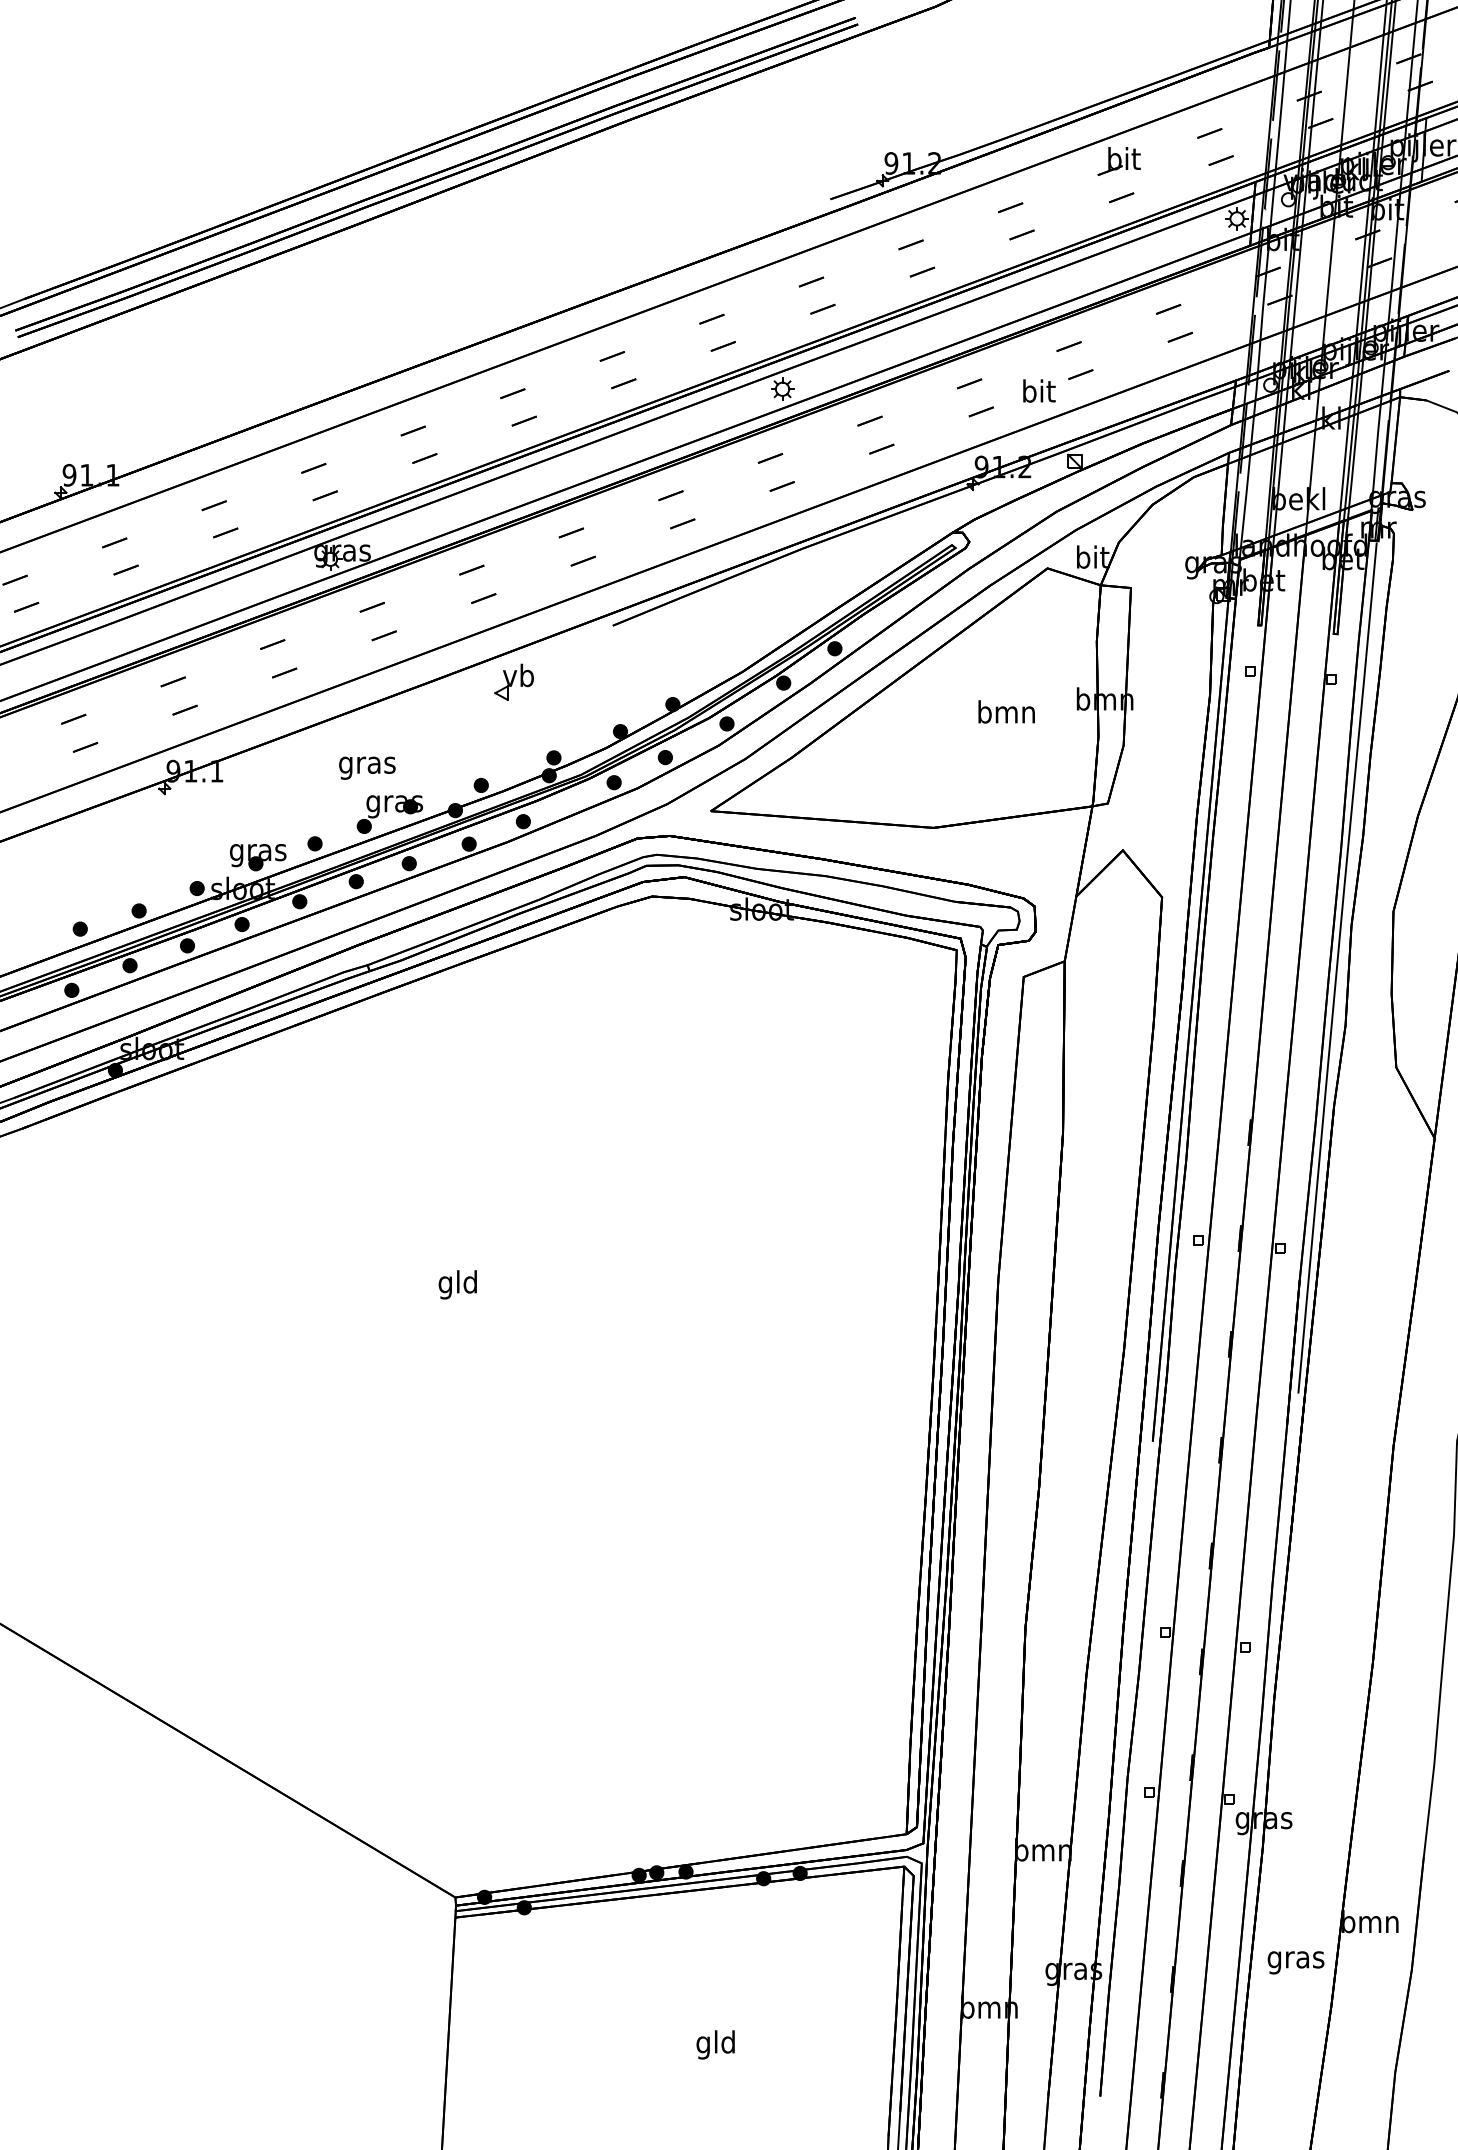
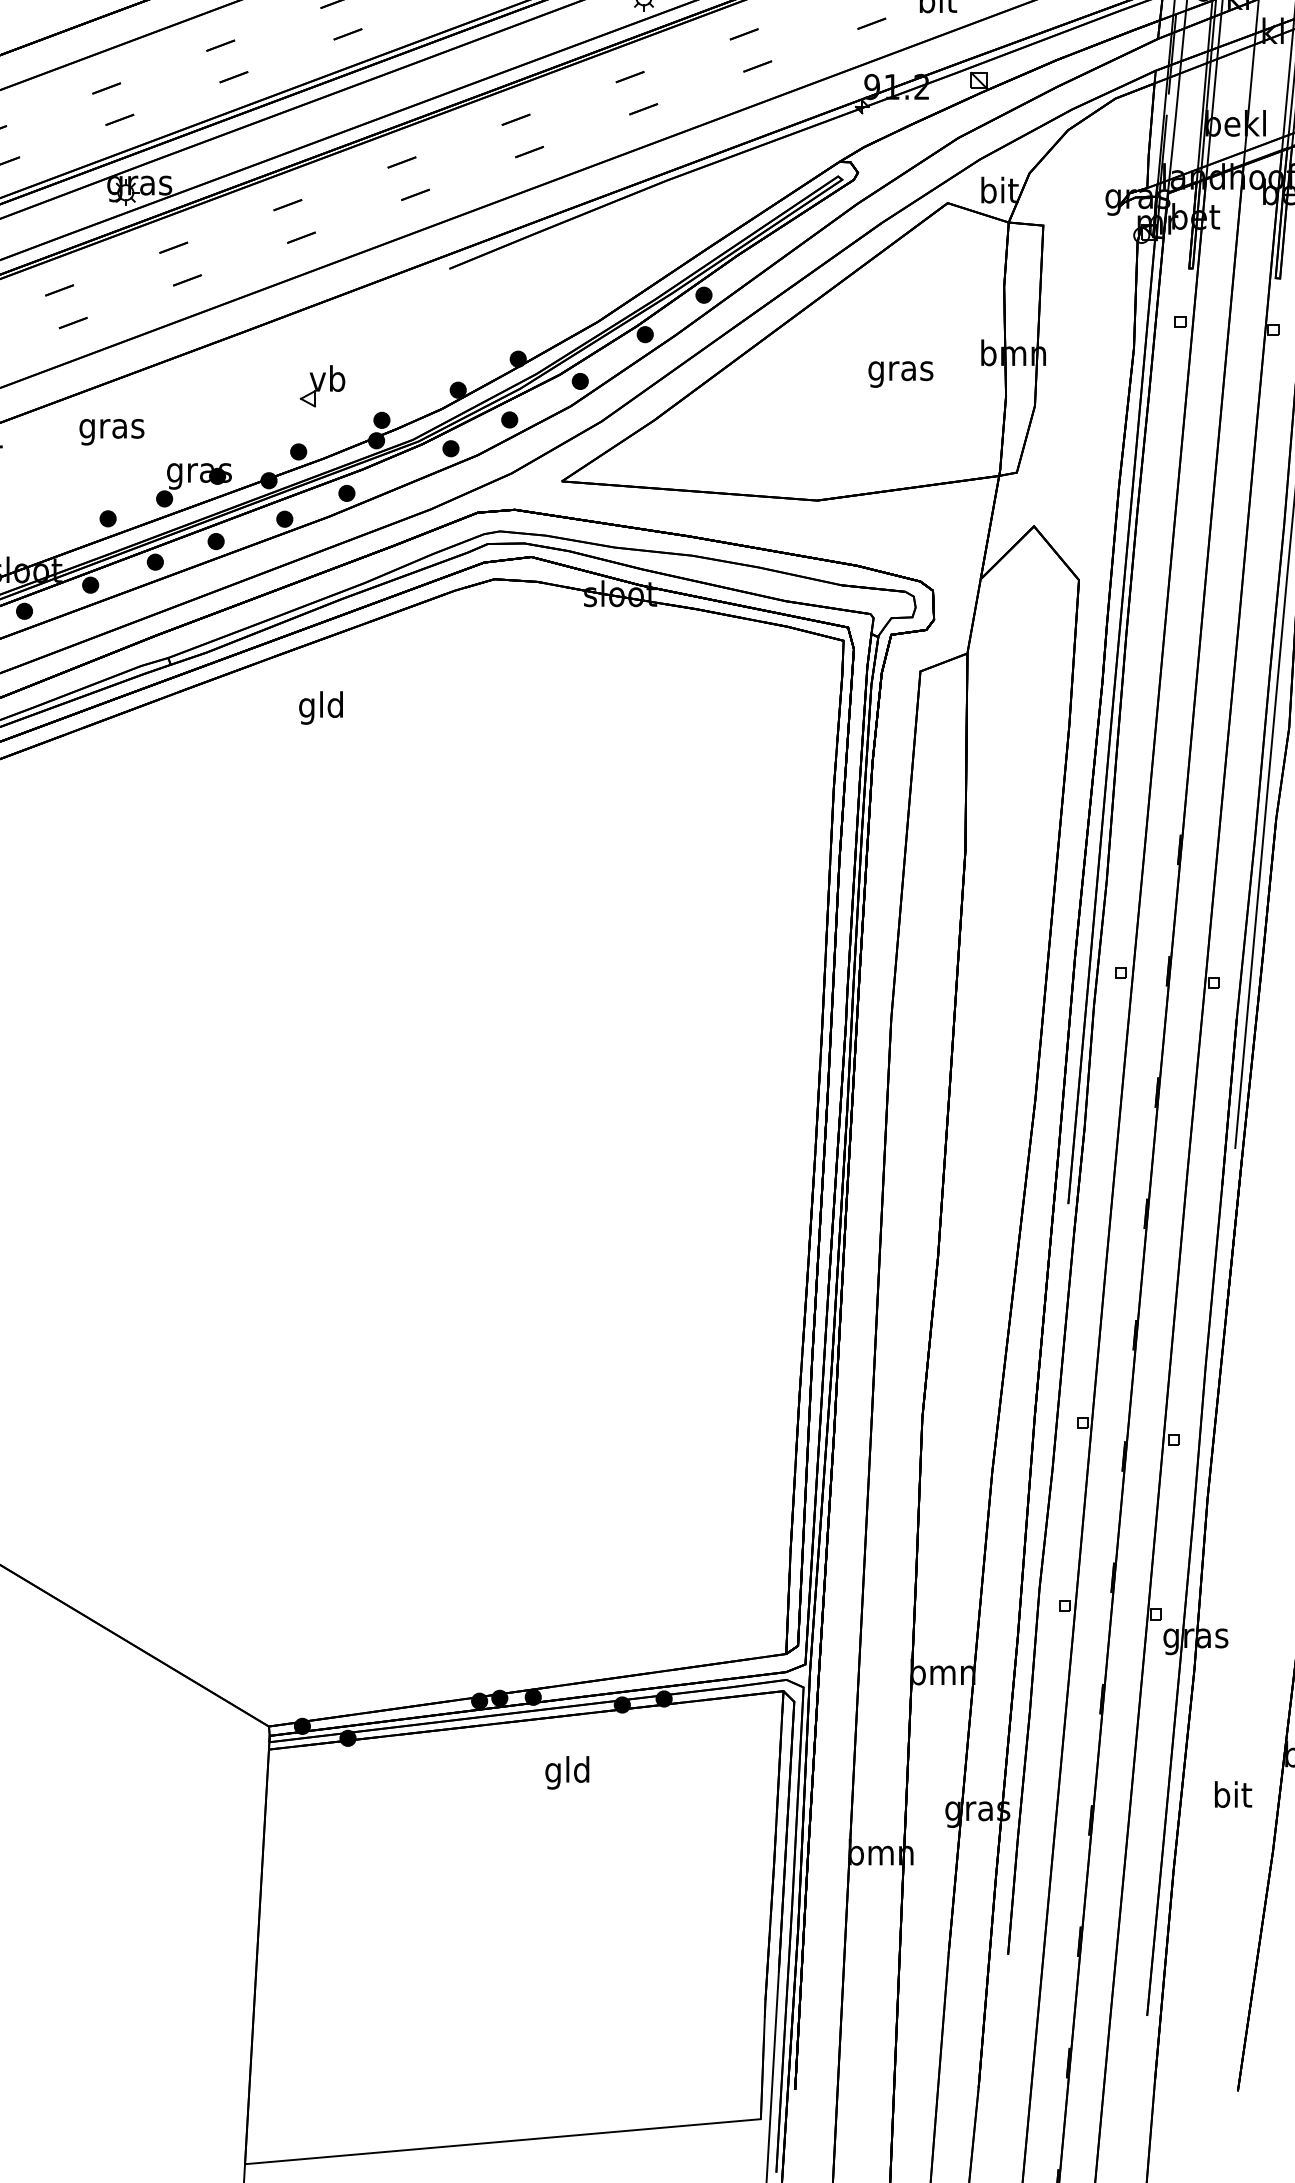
part: (513, 681) -> (321, 385), moved
text: (1006, 714) -> (900, 370), bmn -> gras
text: (367, 767) -> (112, 431), moved
part: (258, 857) -> (43, 534), removed
text: (457, 1284) -> (320, 707), moved
text: (1295, 1959) -> (1231, 1797), gras -> bit
text: (715, 2044) -> (567, 1772), moved

